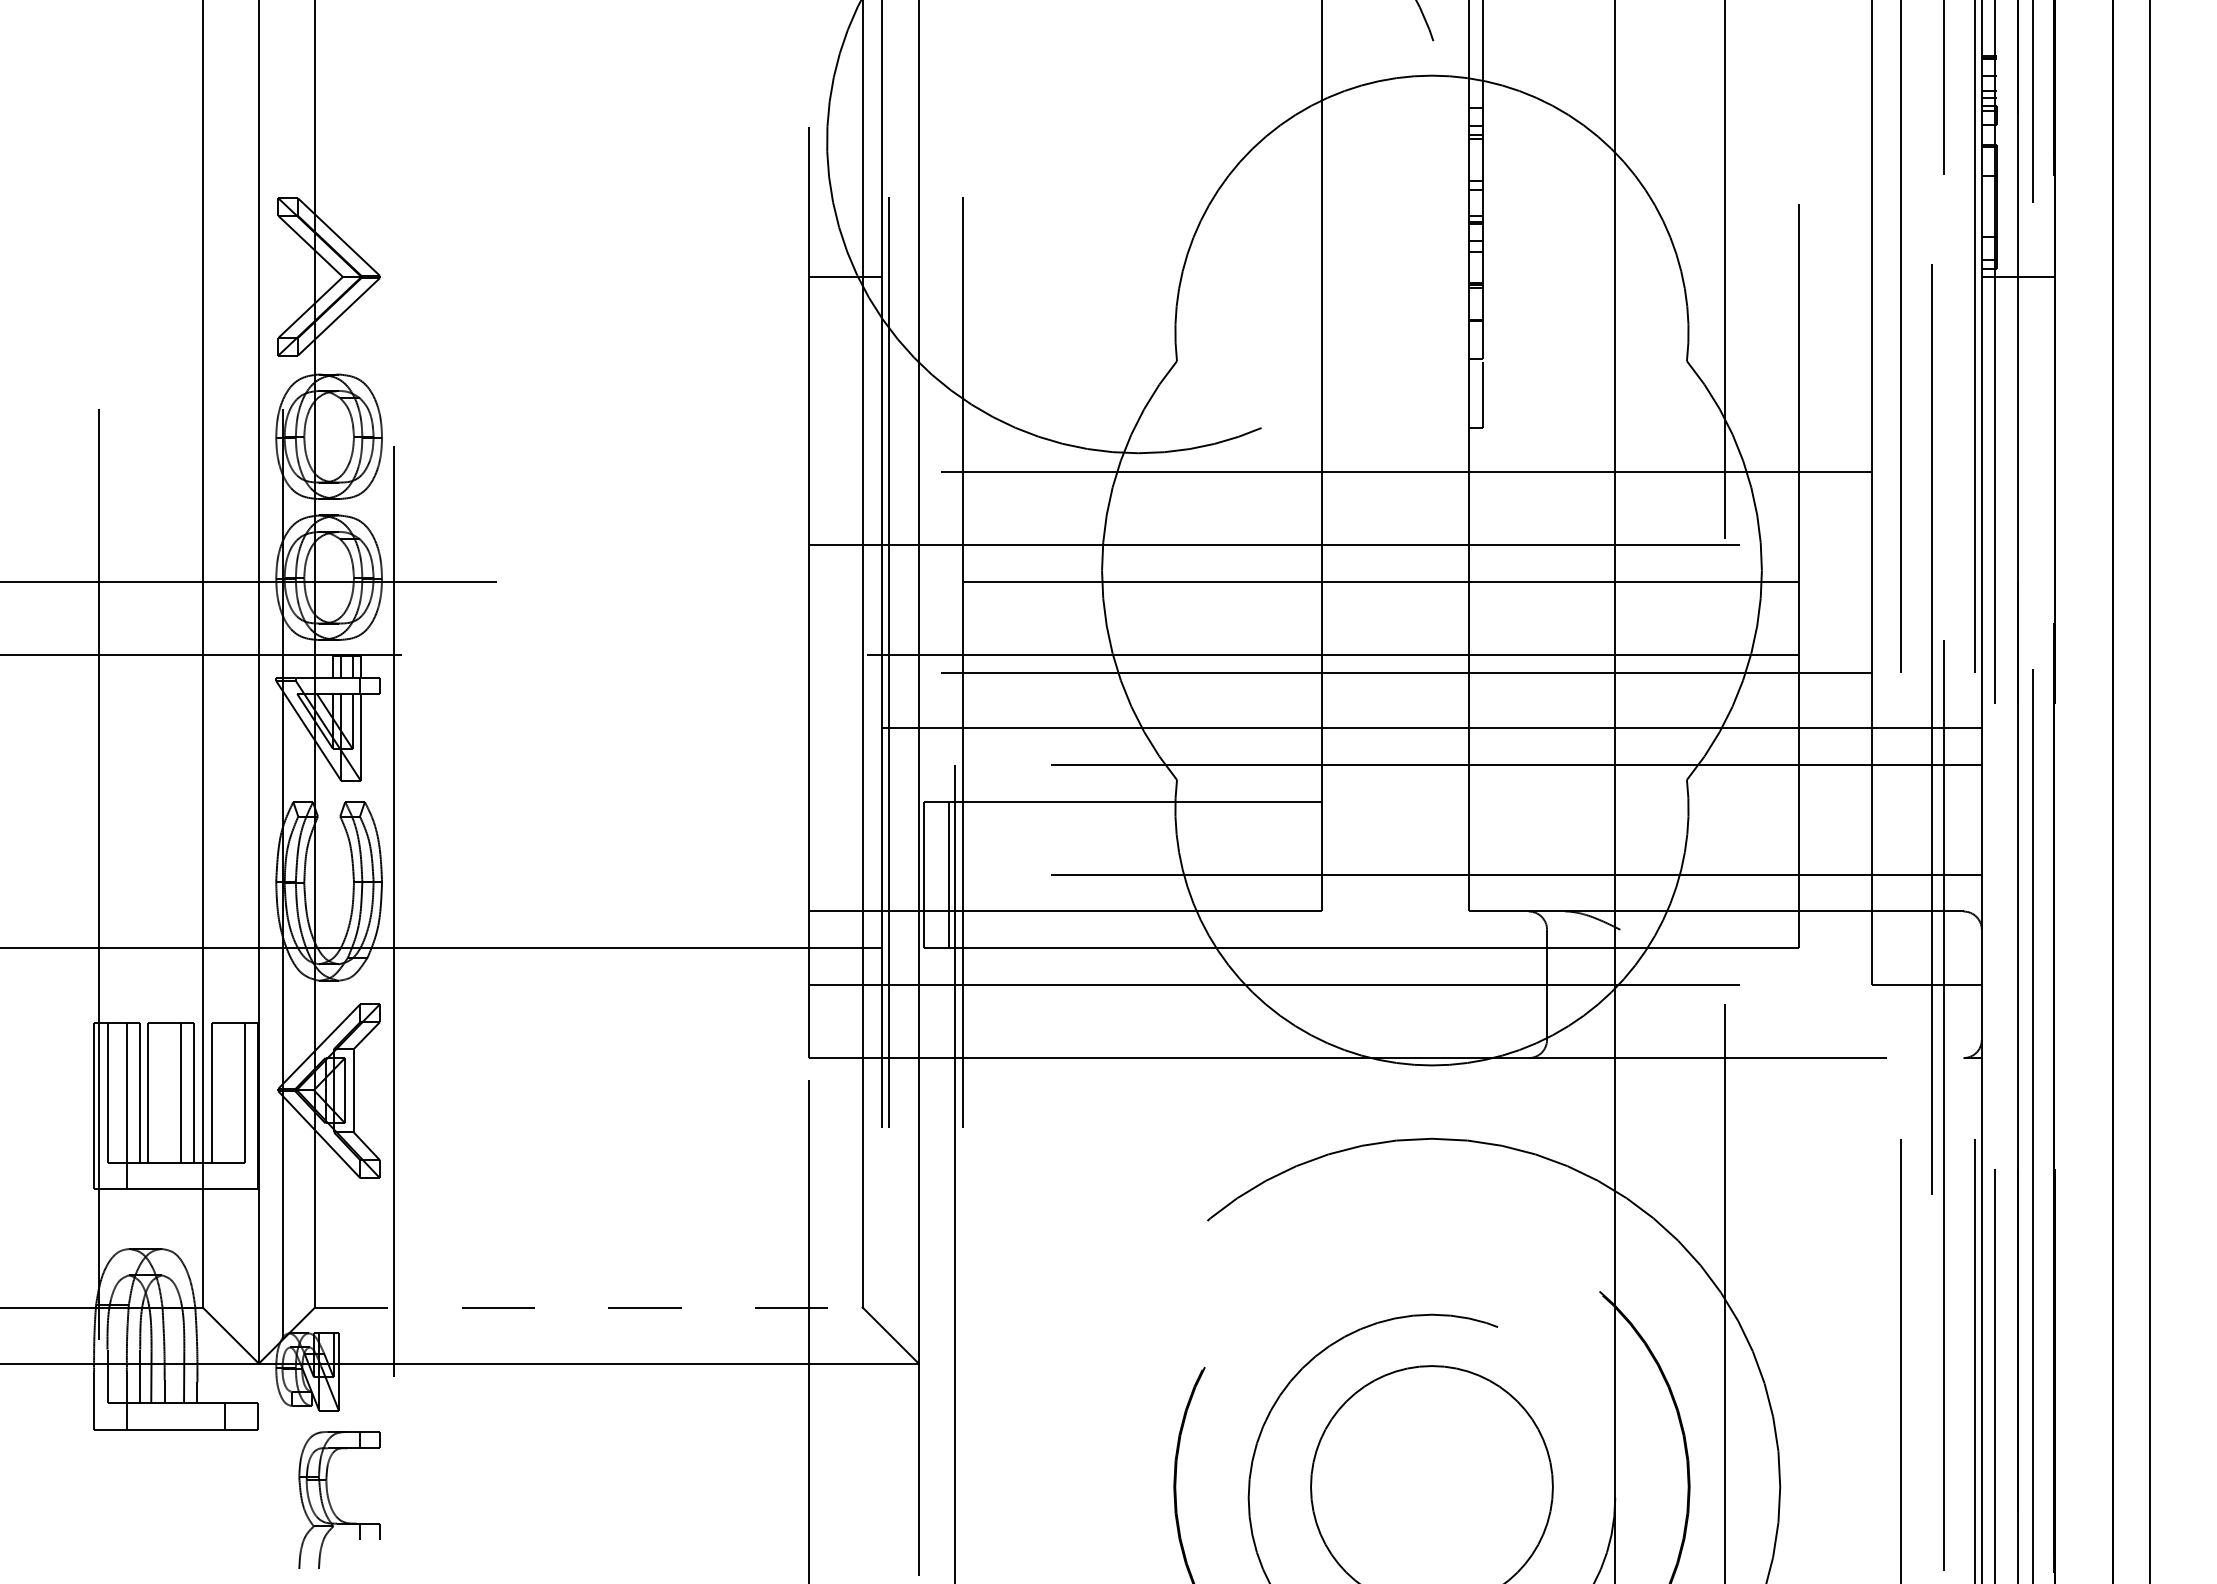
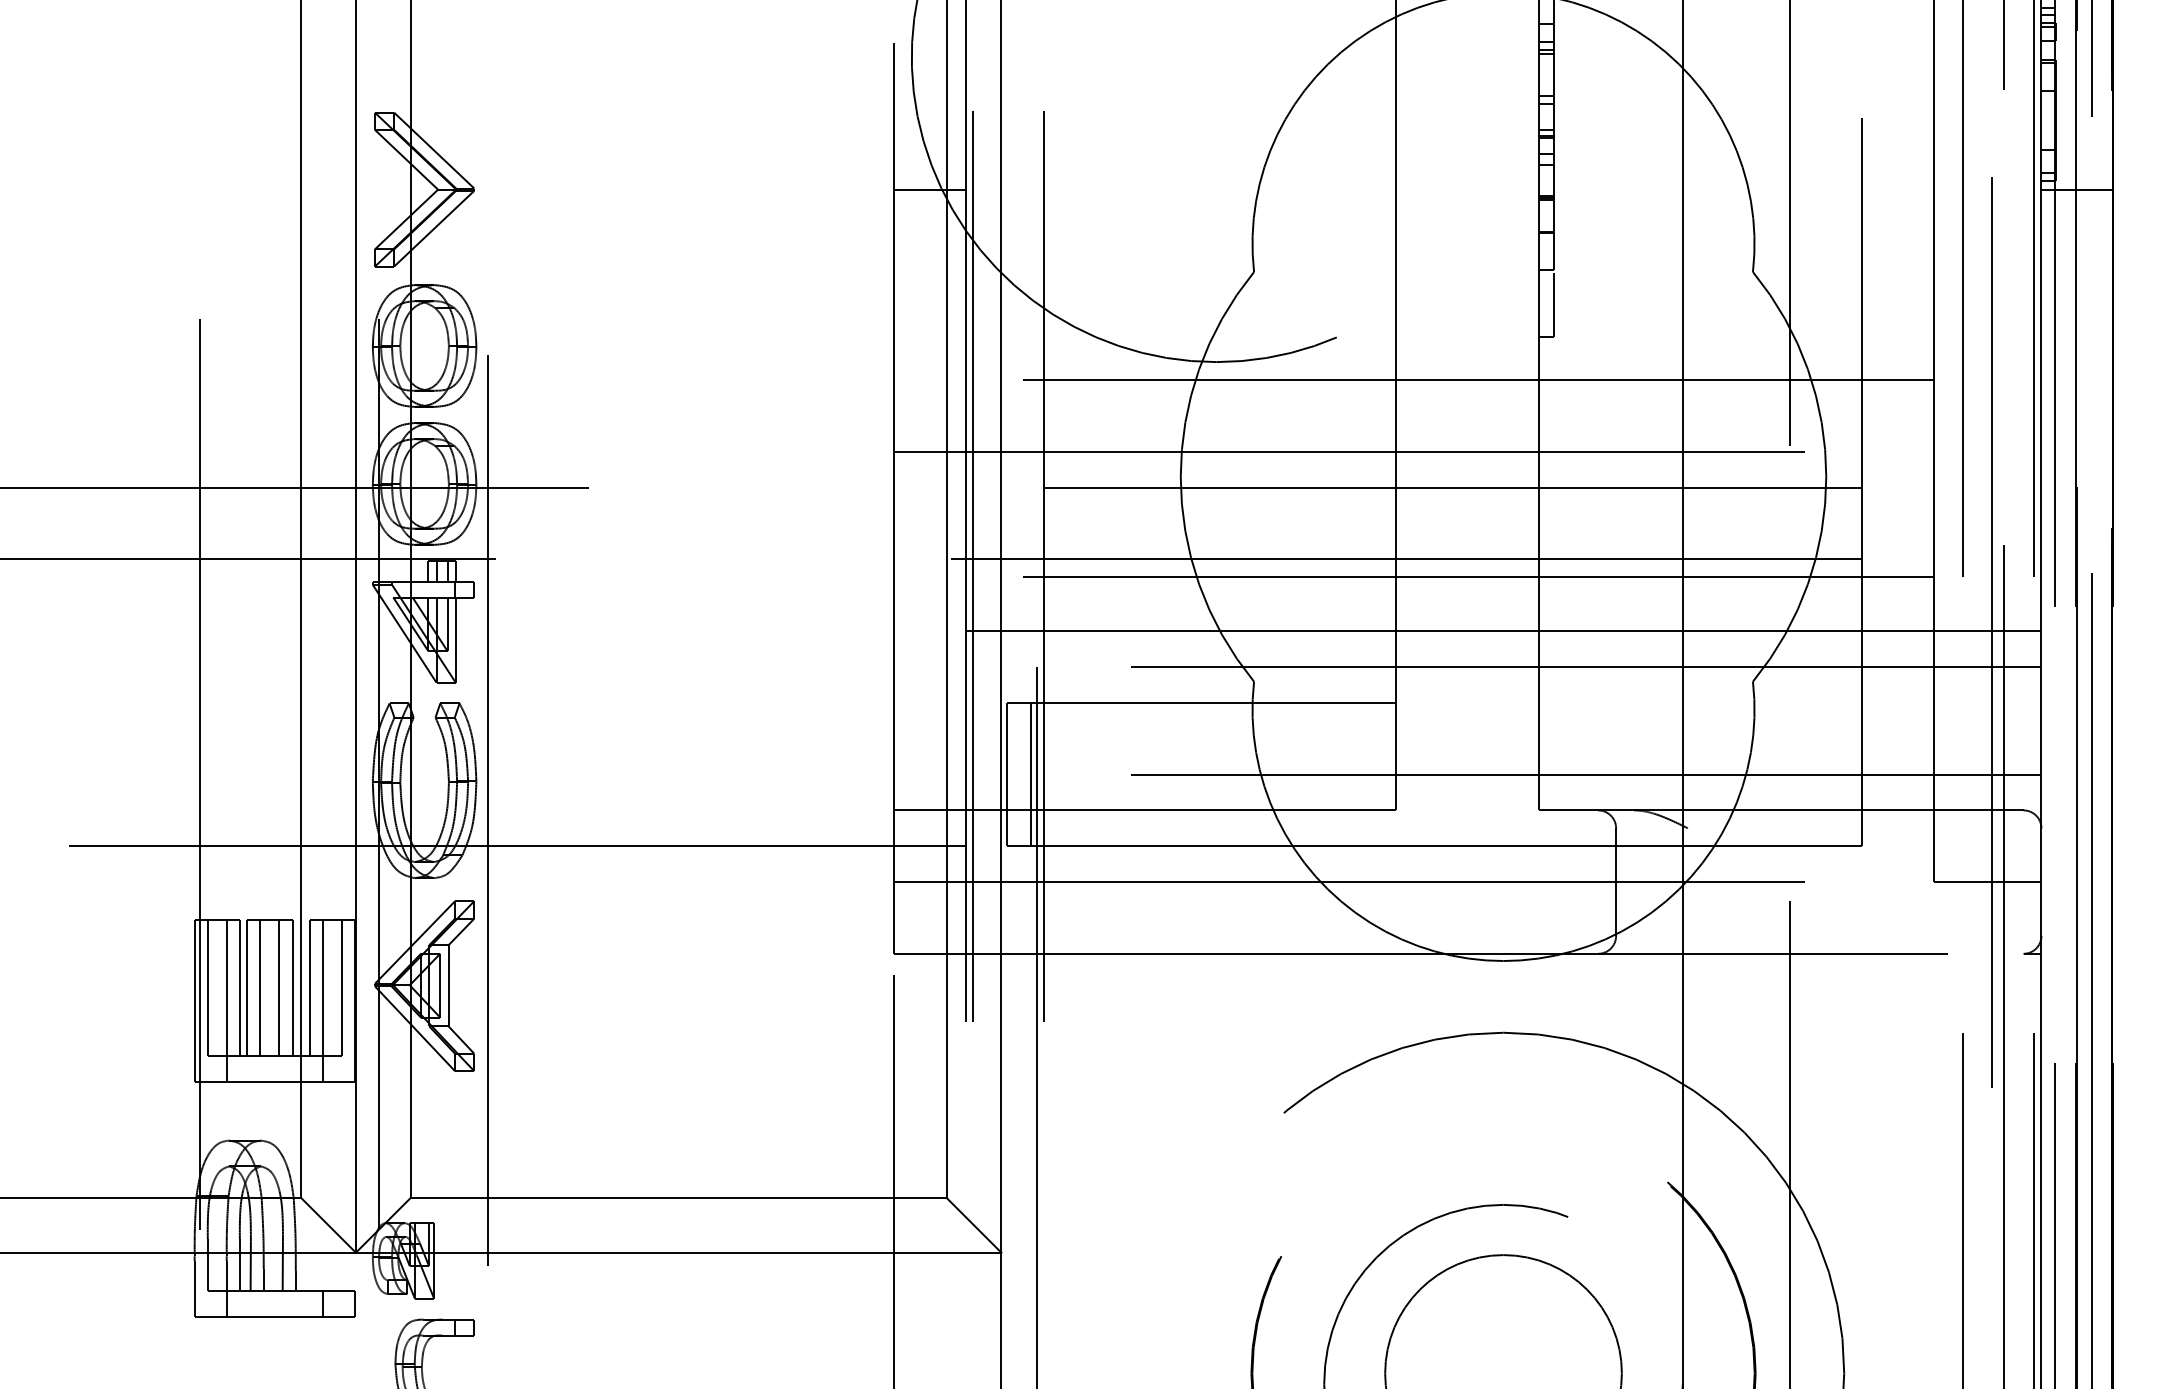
line: (161, 1092) -> (260, 987), added
line: (225, 1105) -> (323, 1000), added
line: (588, 1307) -> (678, 1197), dashed -> solid

